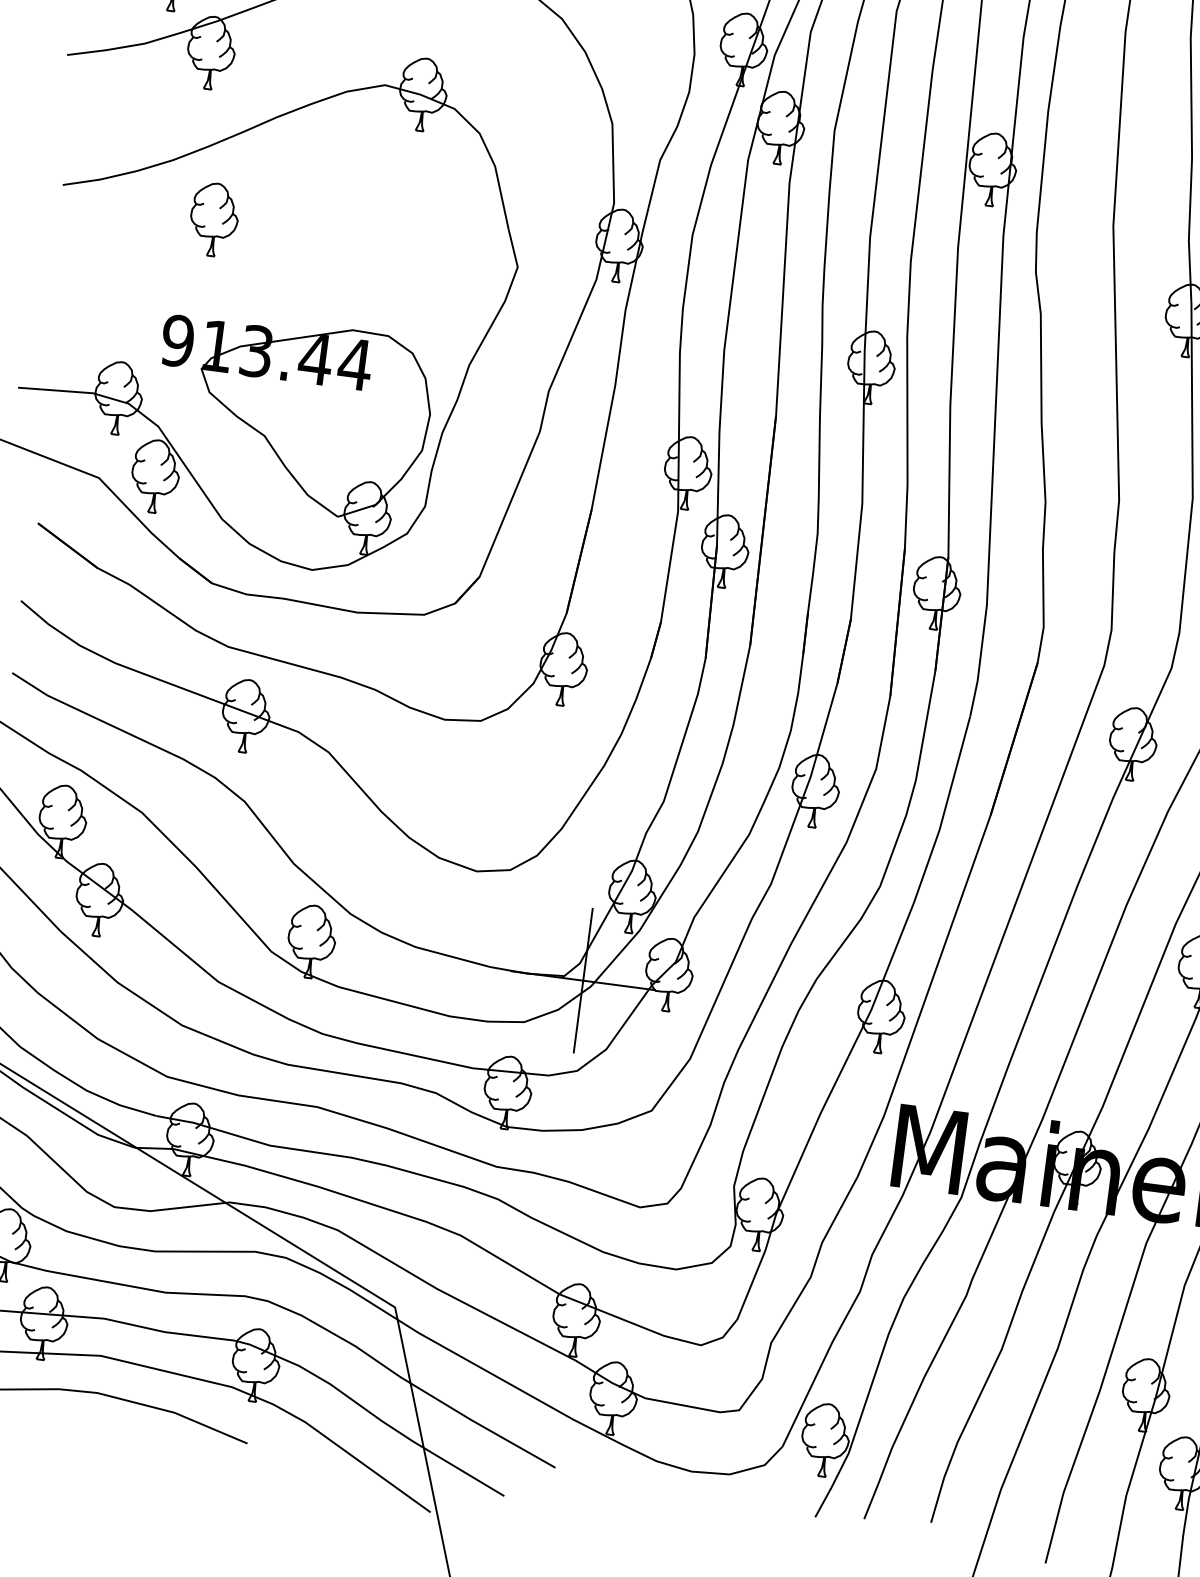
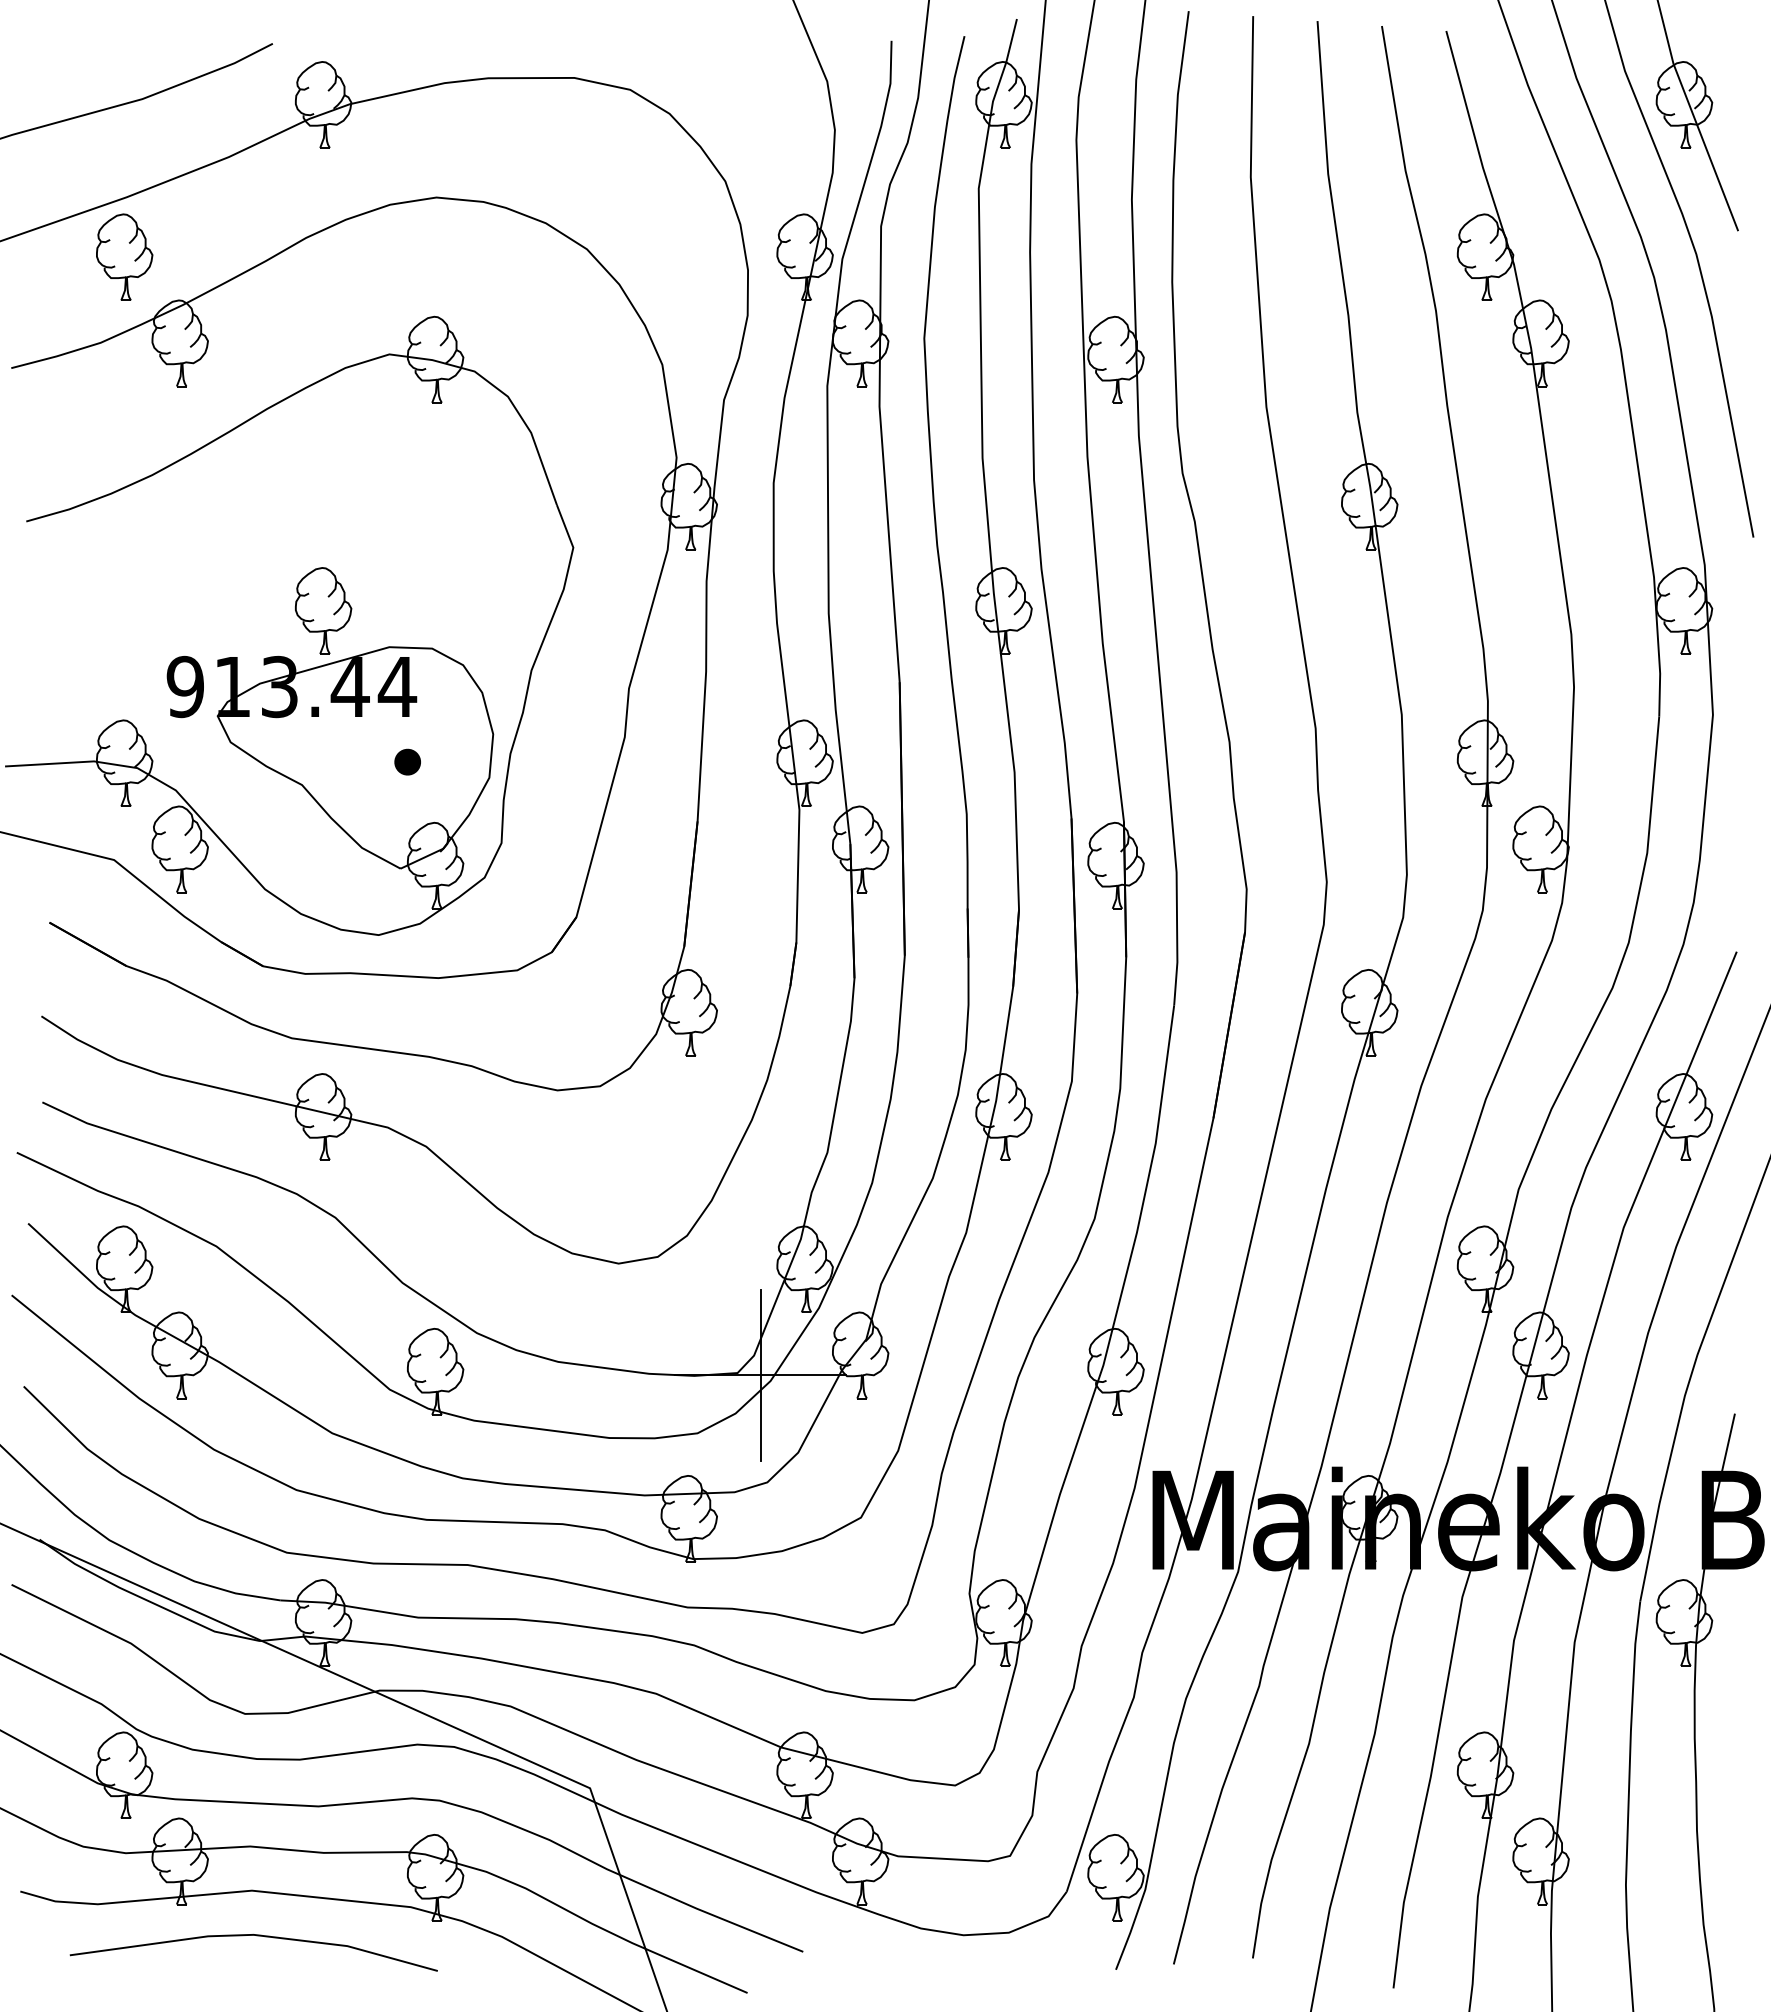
part: (214, 219) -> (323, 610), moved
part: (355, 427) -> (407, 761), added

